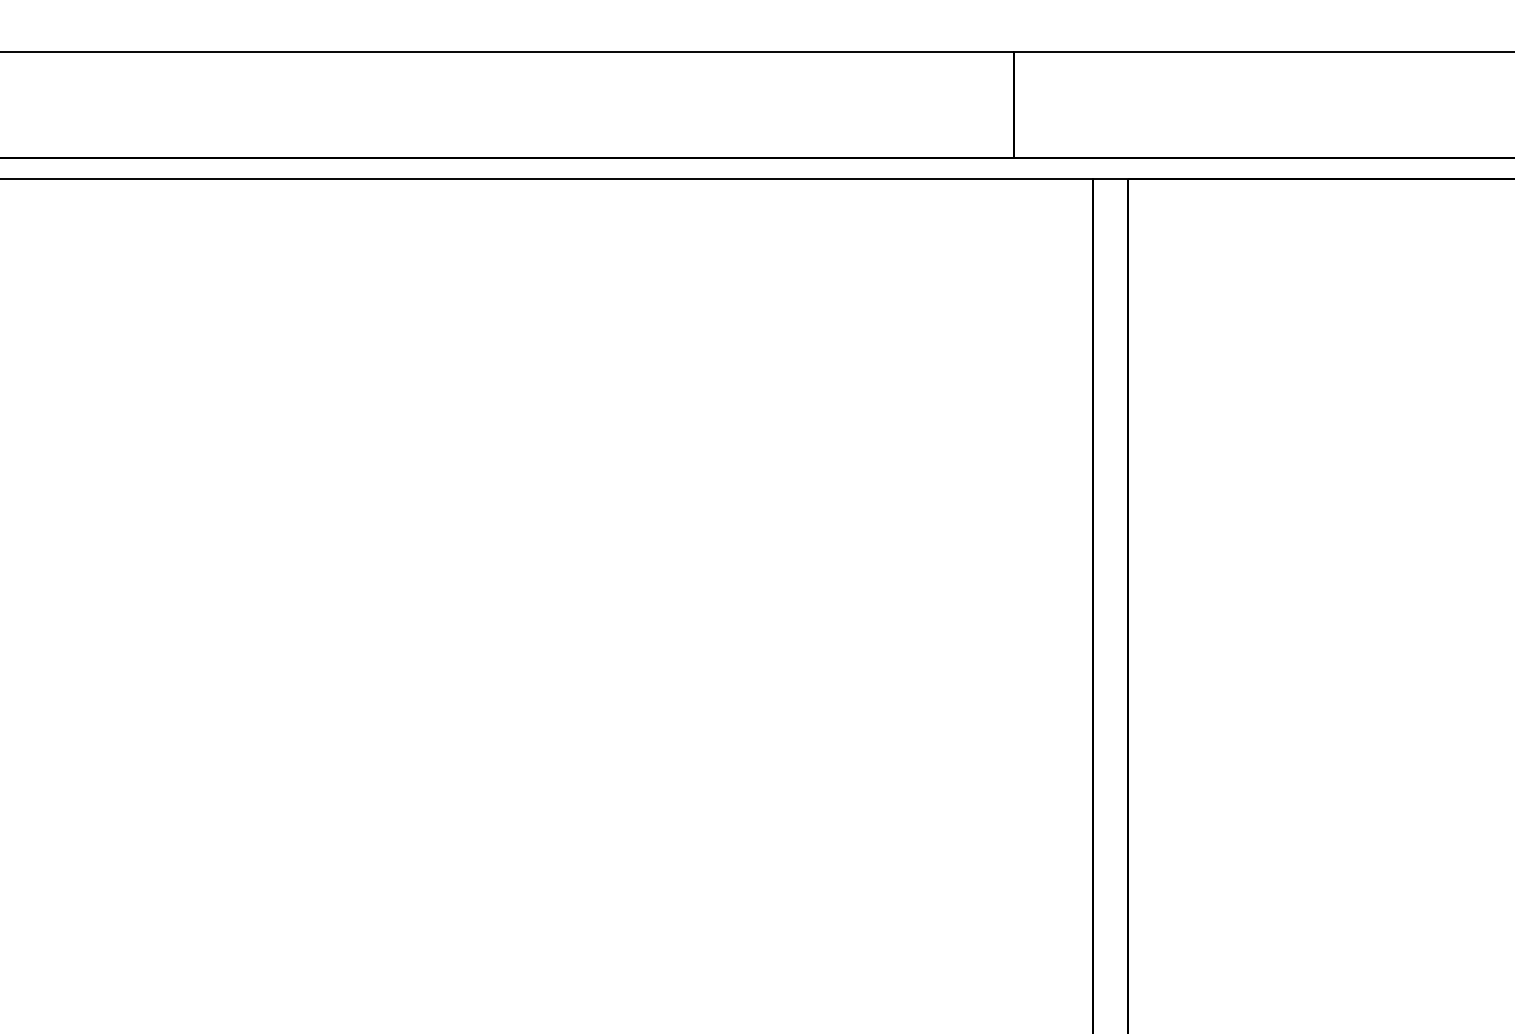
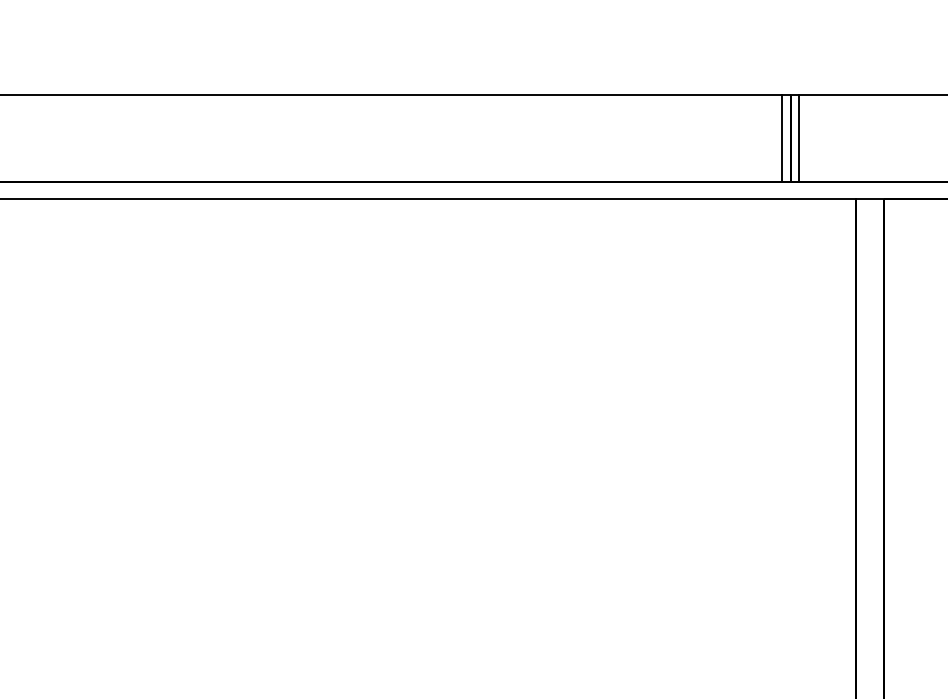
line: (1003, 104) -> (782, 138), added
line: (1024, 104) -> (799, 138), added

